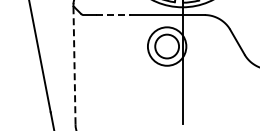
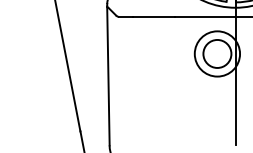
line: (113, 15) -> (154, 17), dashed -> solid
line: (74, 65) -> (108, 76), dashed -> solid

